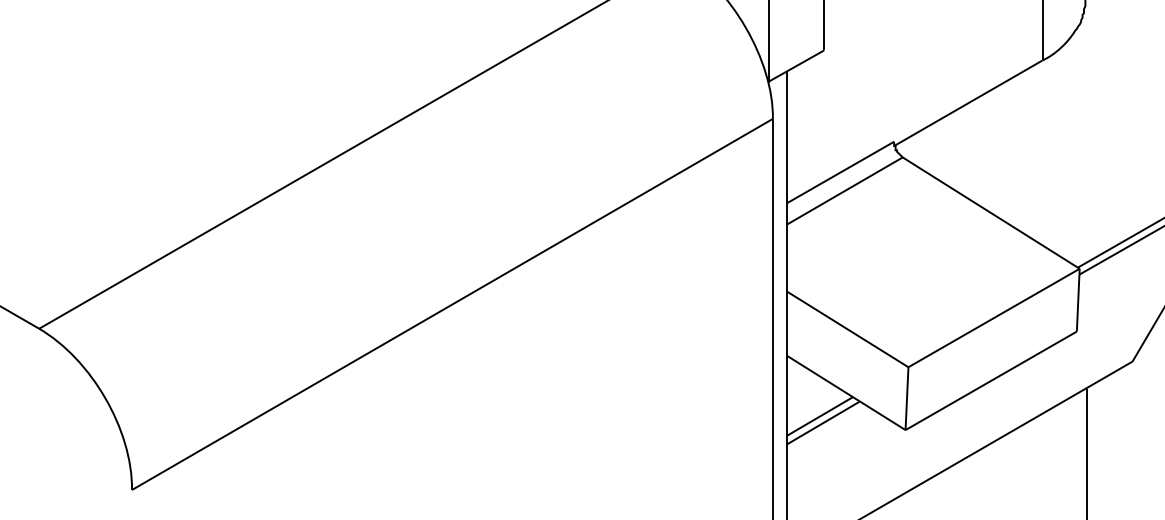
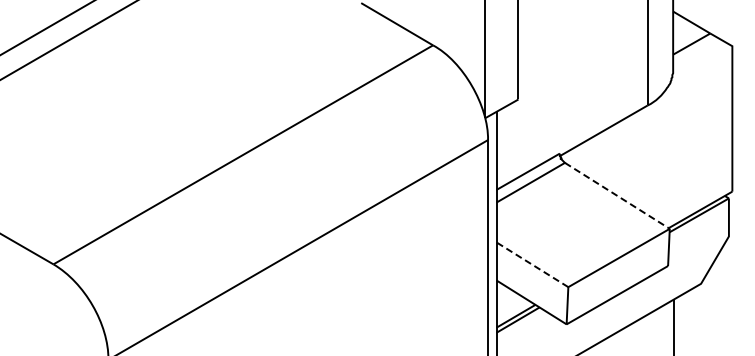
line: (991, 212) -> (617, 195), solid -> dashed
line: (847, 328) -> (532, 264), solid -> dashed

